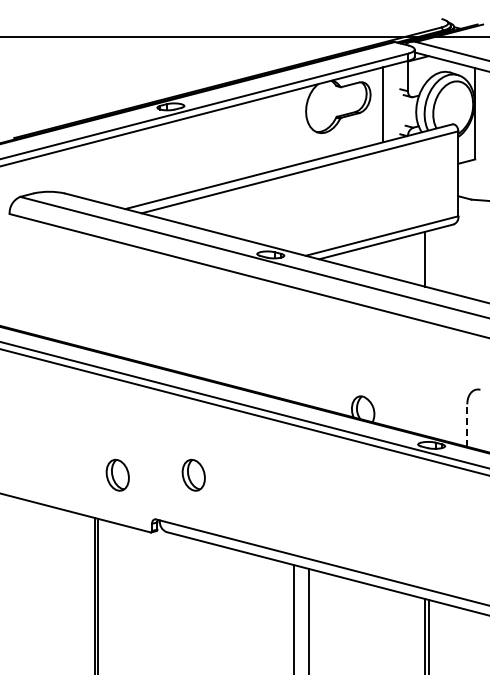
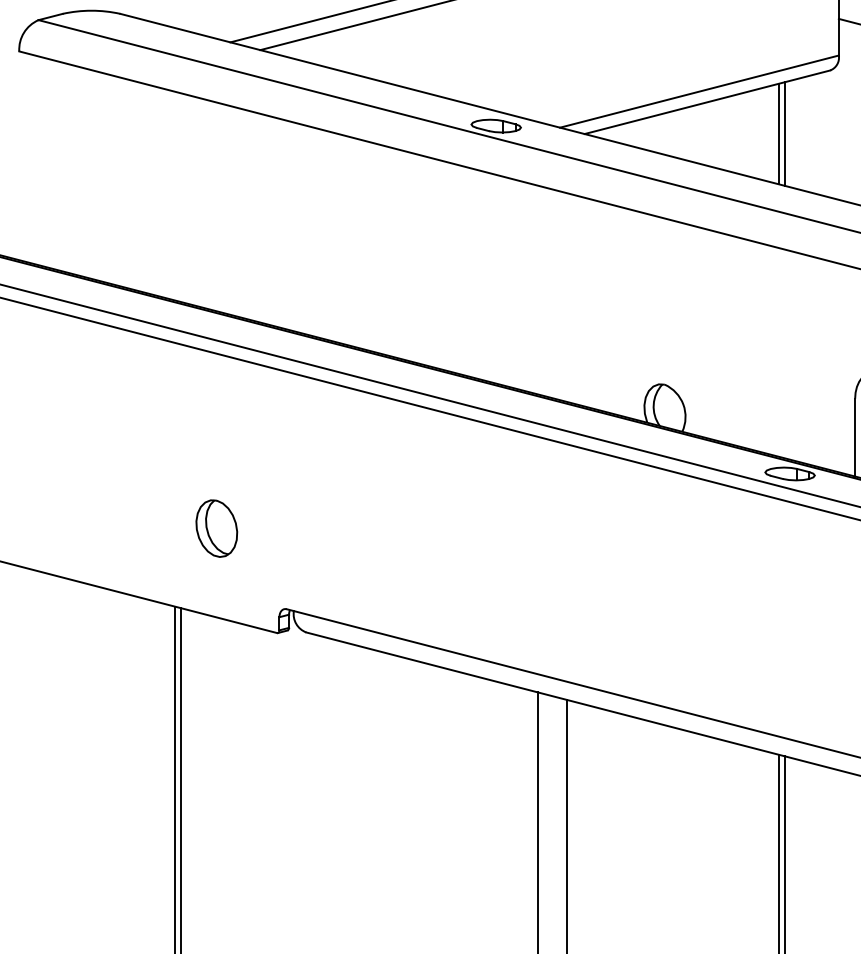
line: (428, 258) -> (784, 132), added
line: (467, 425) -> (855, 437), dashed -> solid
part: (193, 474) -> (355, 527), removed

